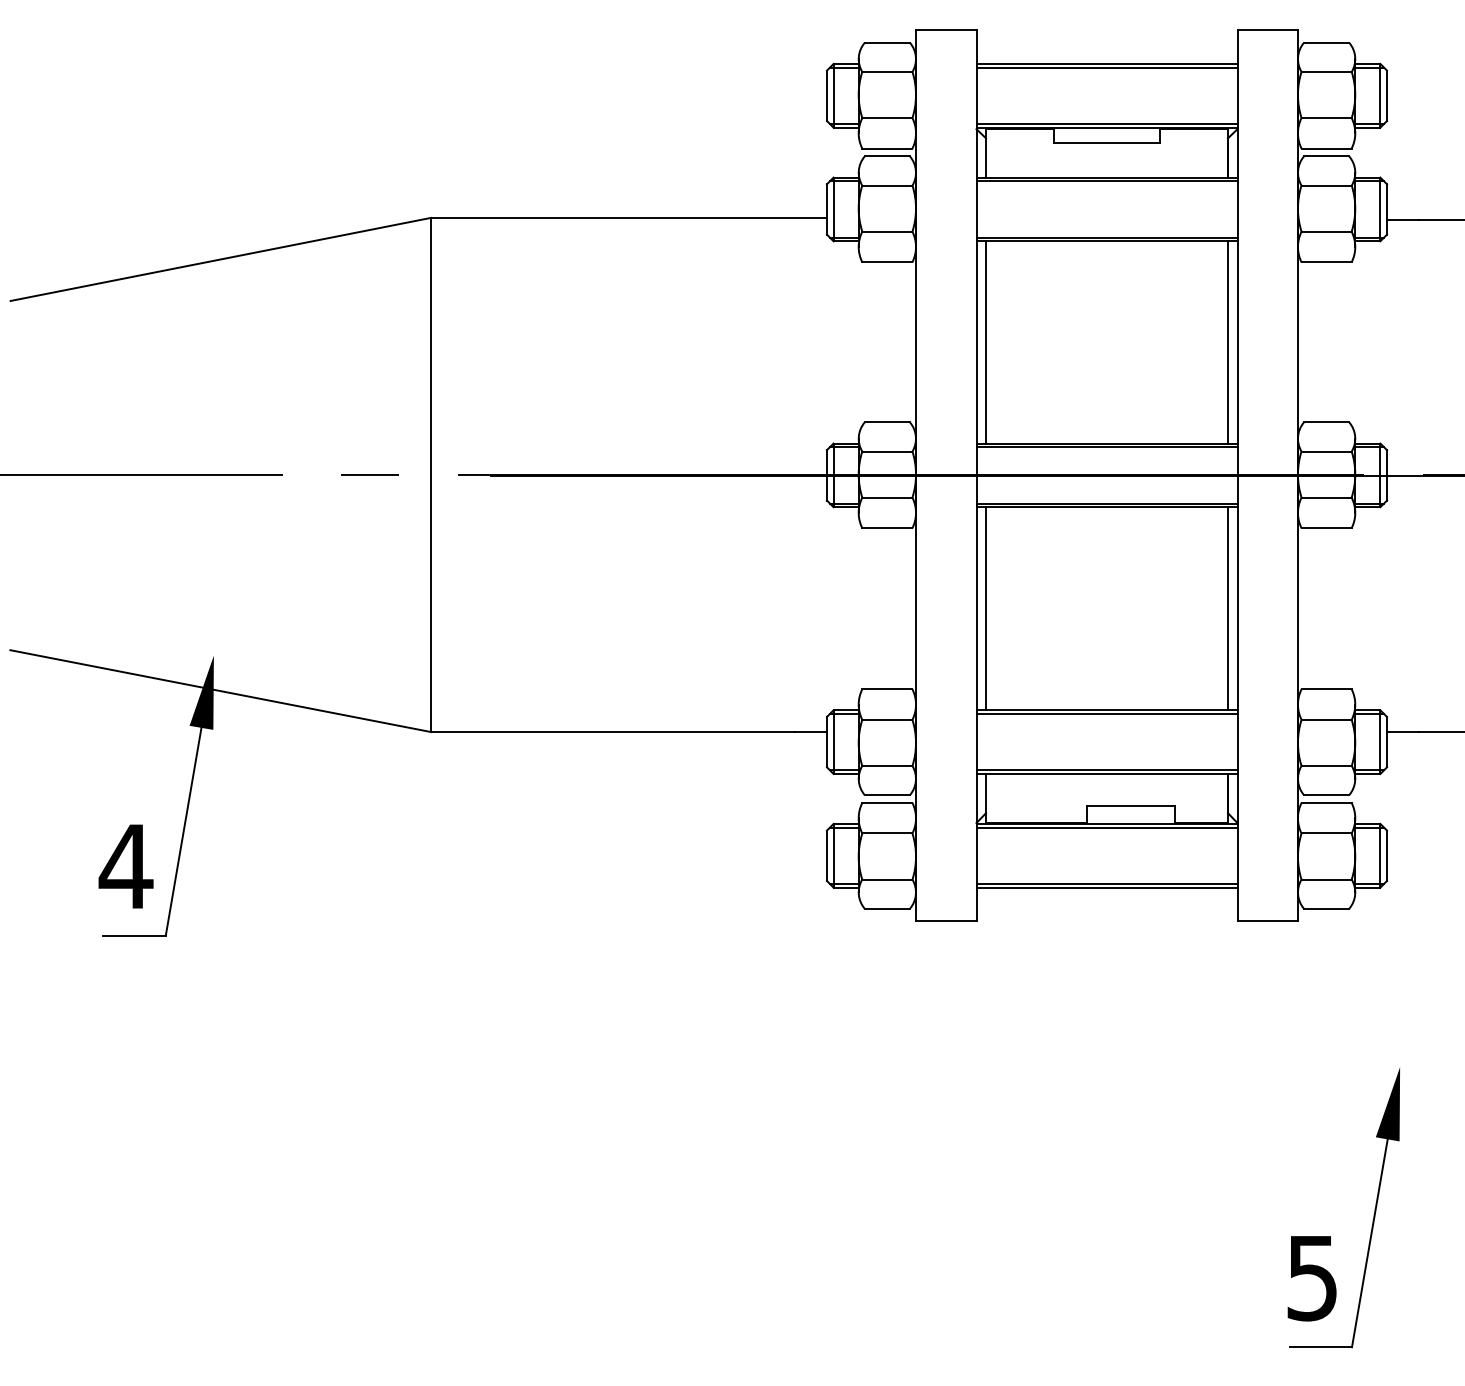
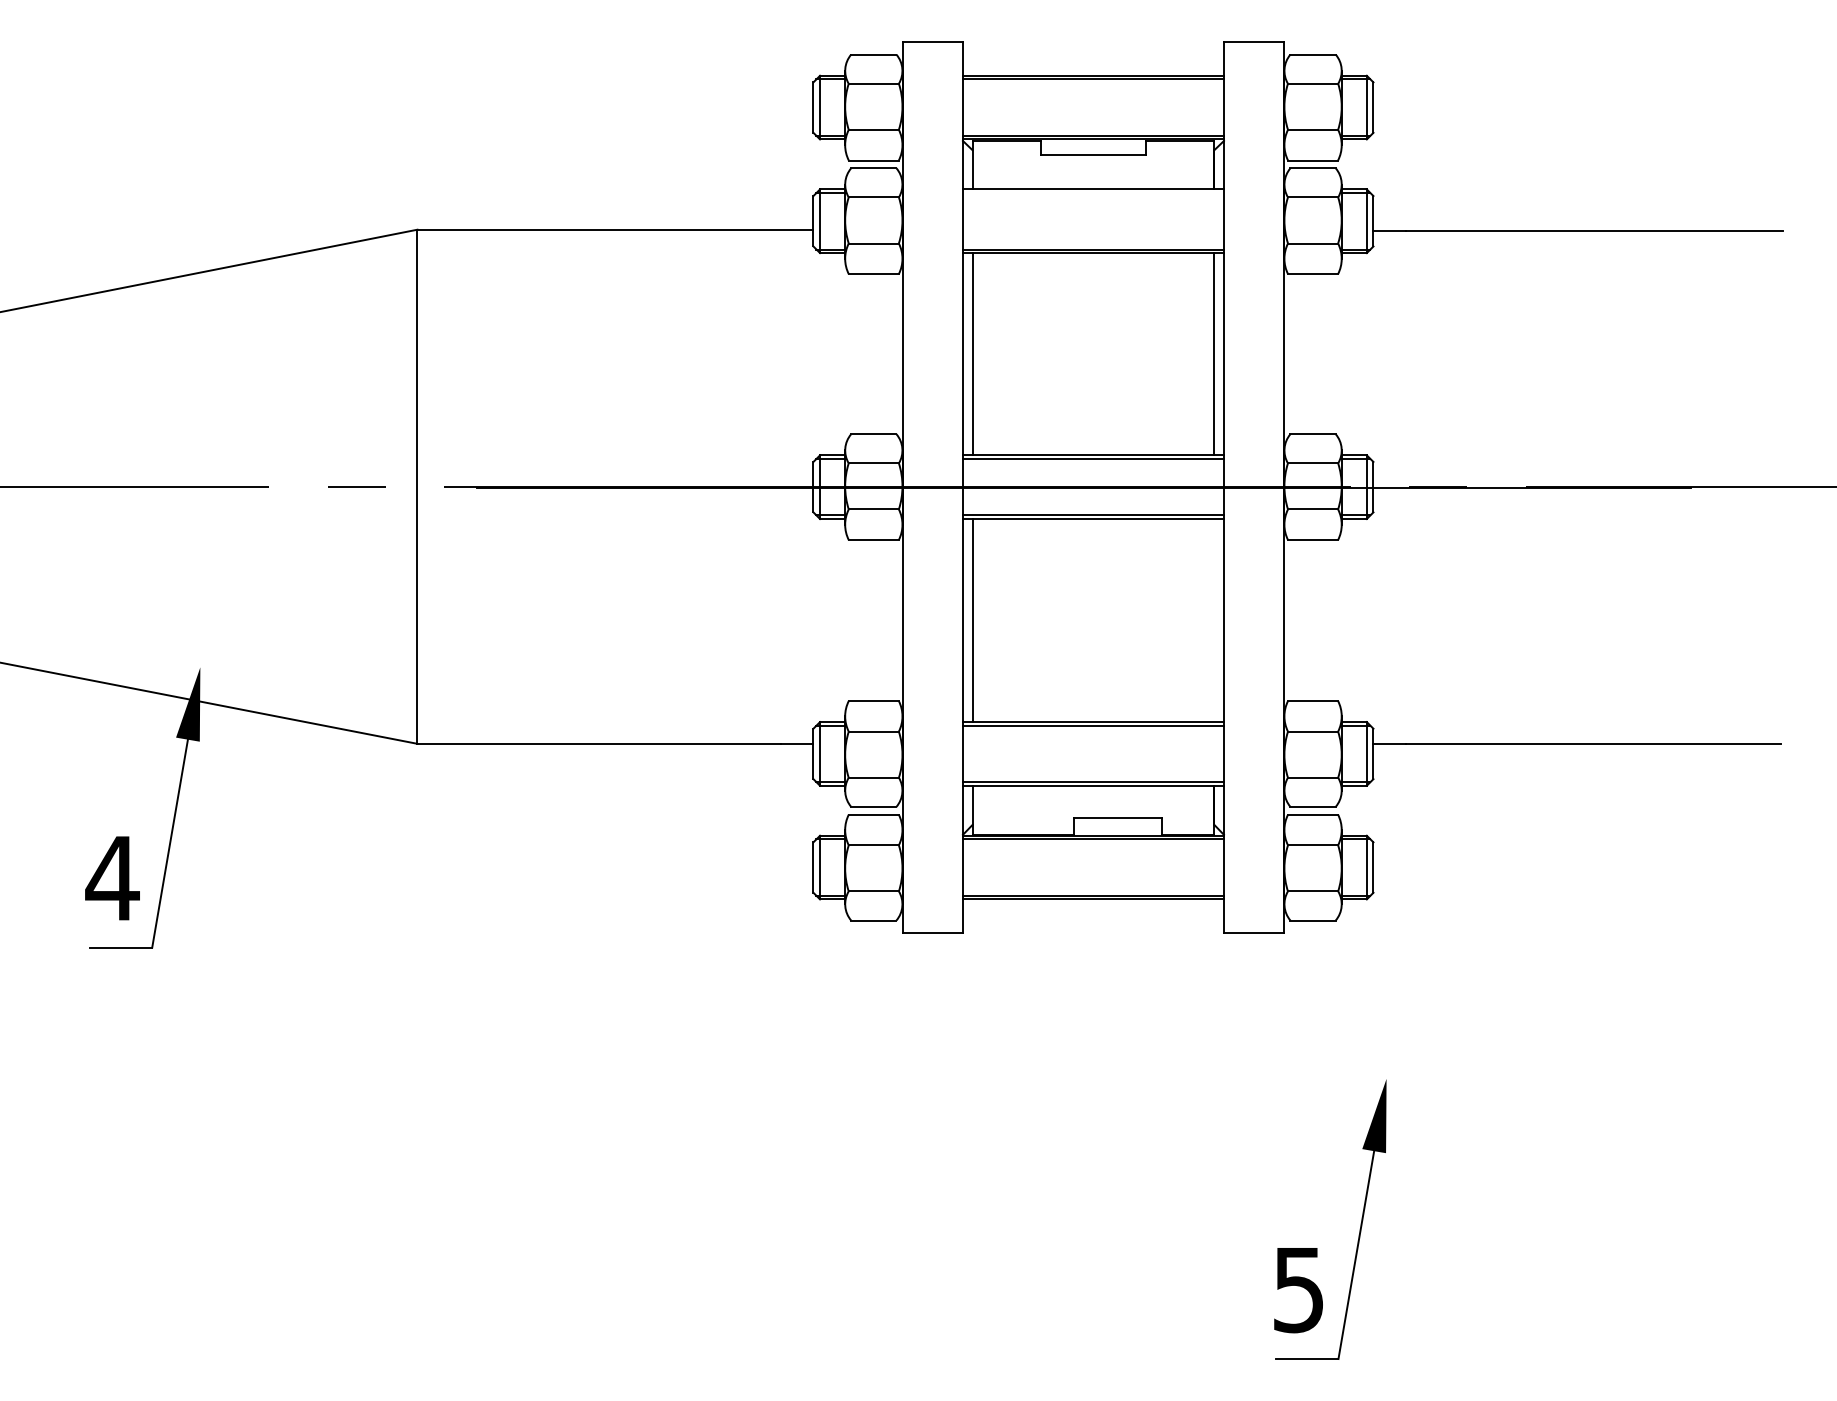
line: (1106, 180) -> (1092, 192), removed
line: (1228, 608) -> (1214, 620), removed

